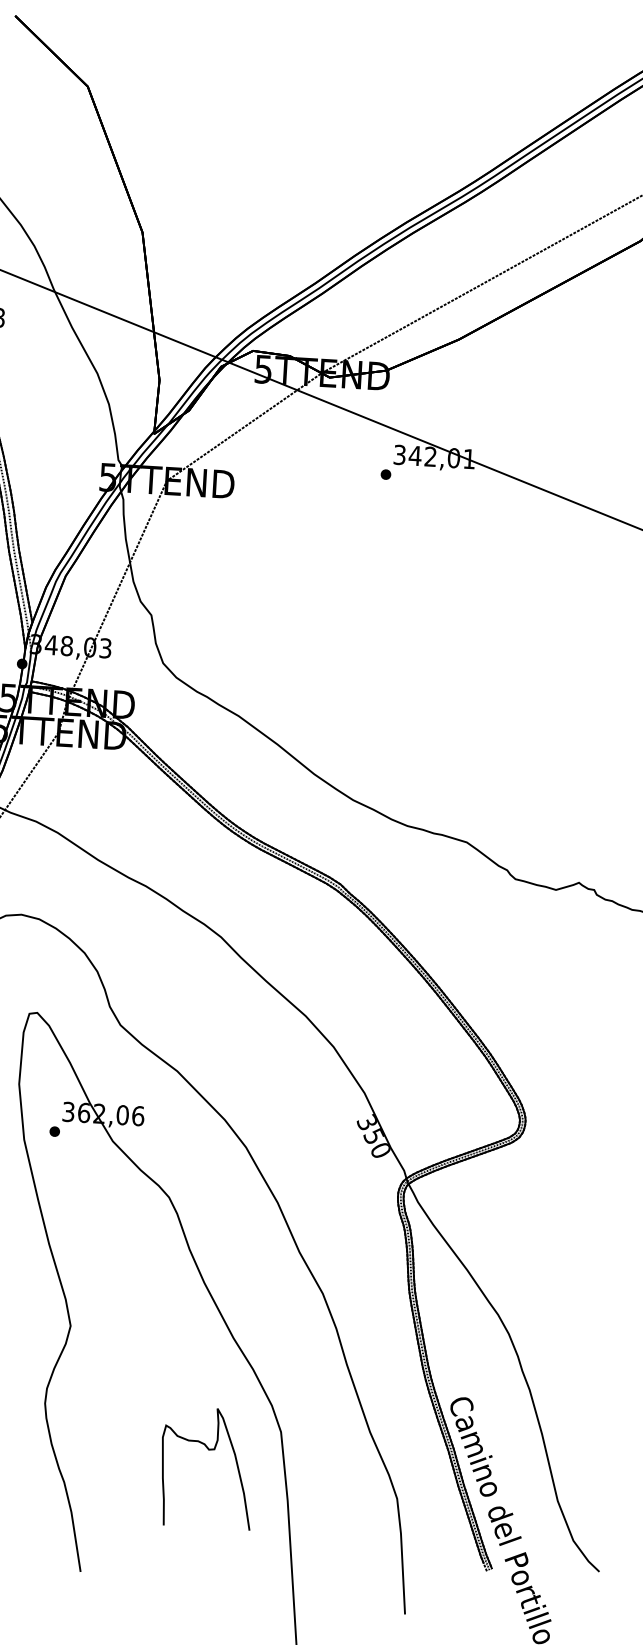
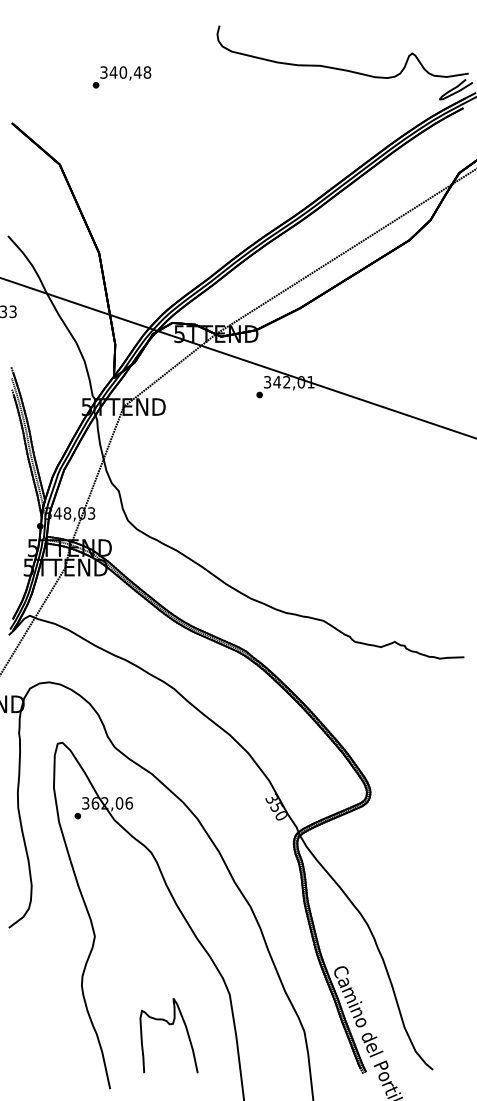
curve: (208, 1451) -> (169, 1025), moved

